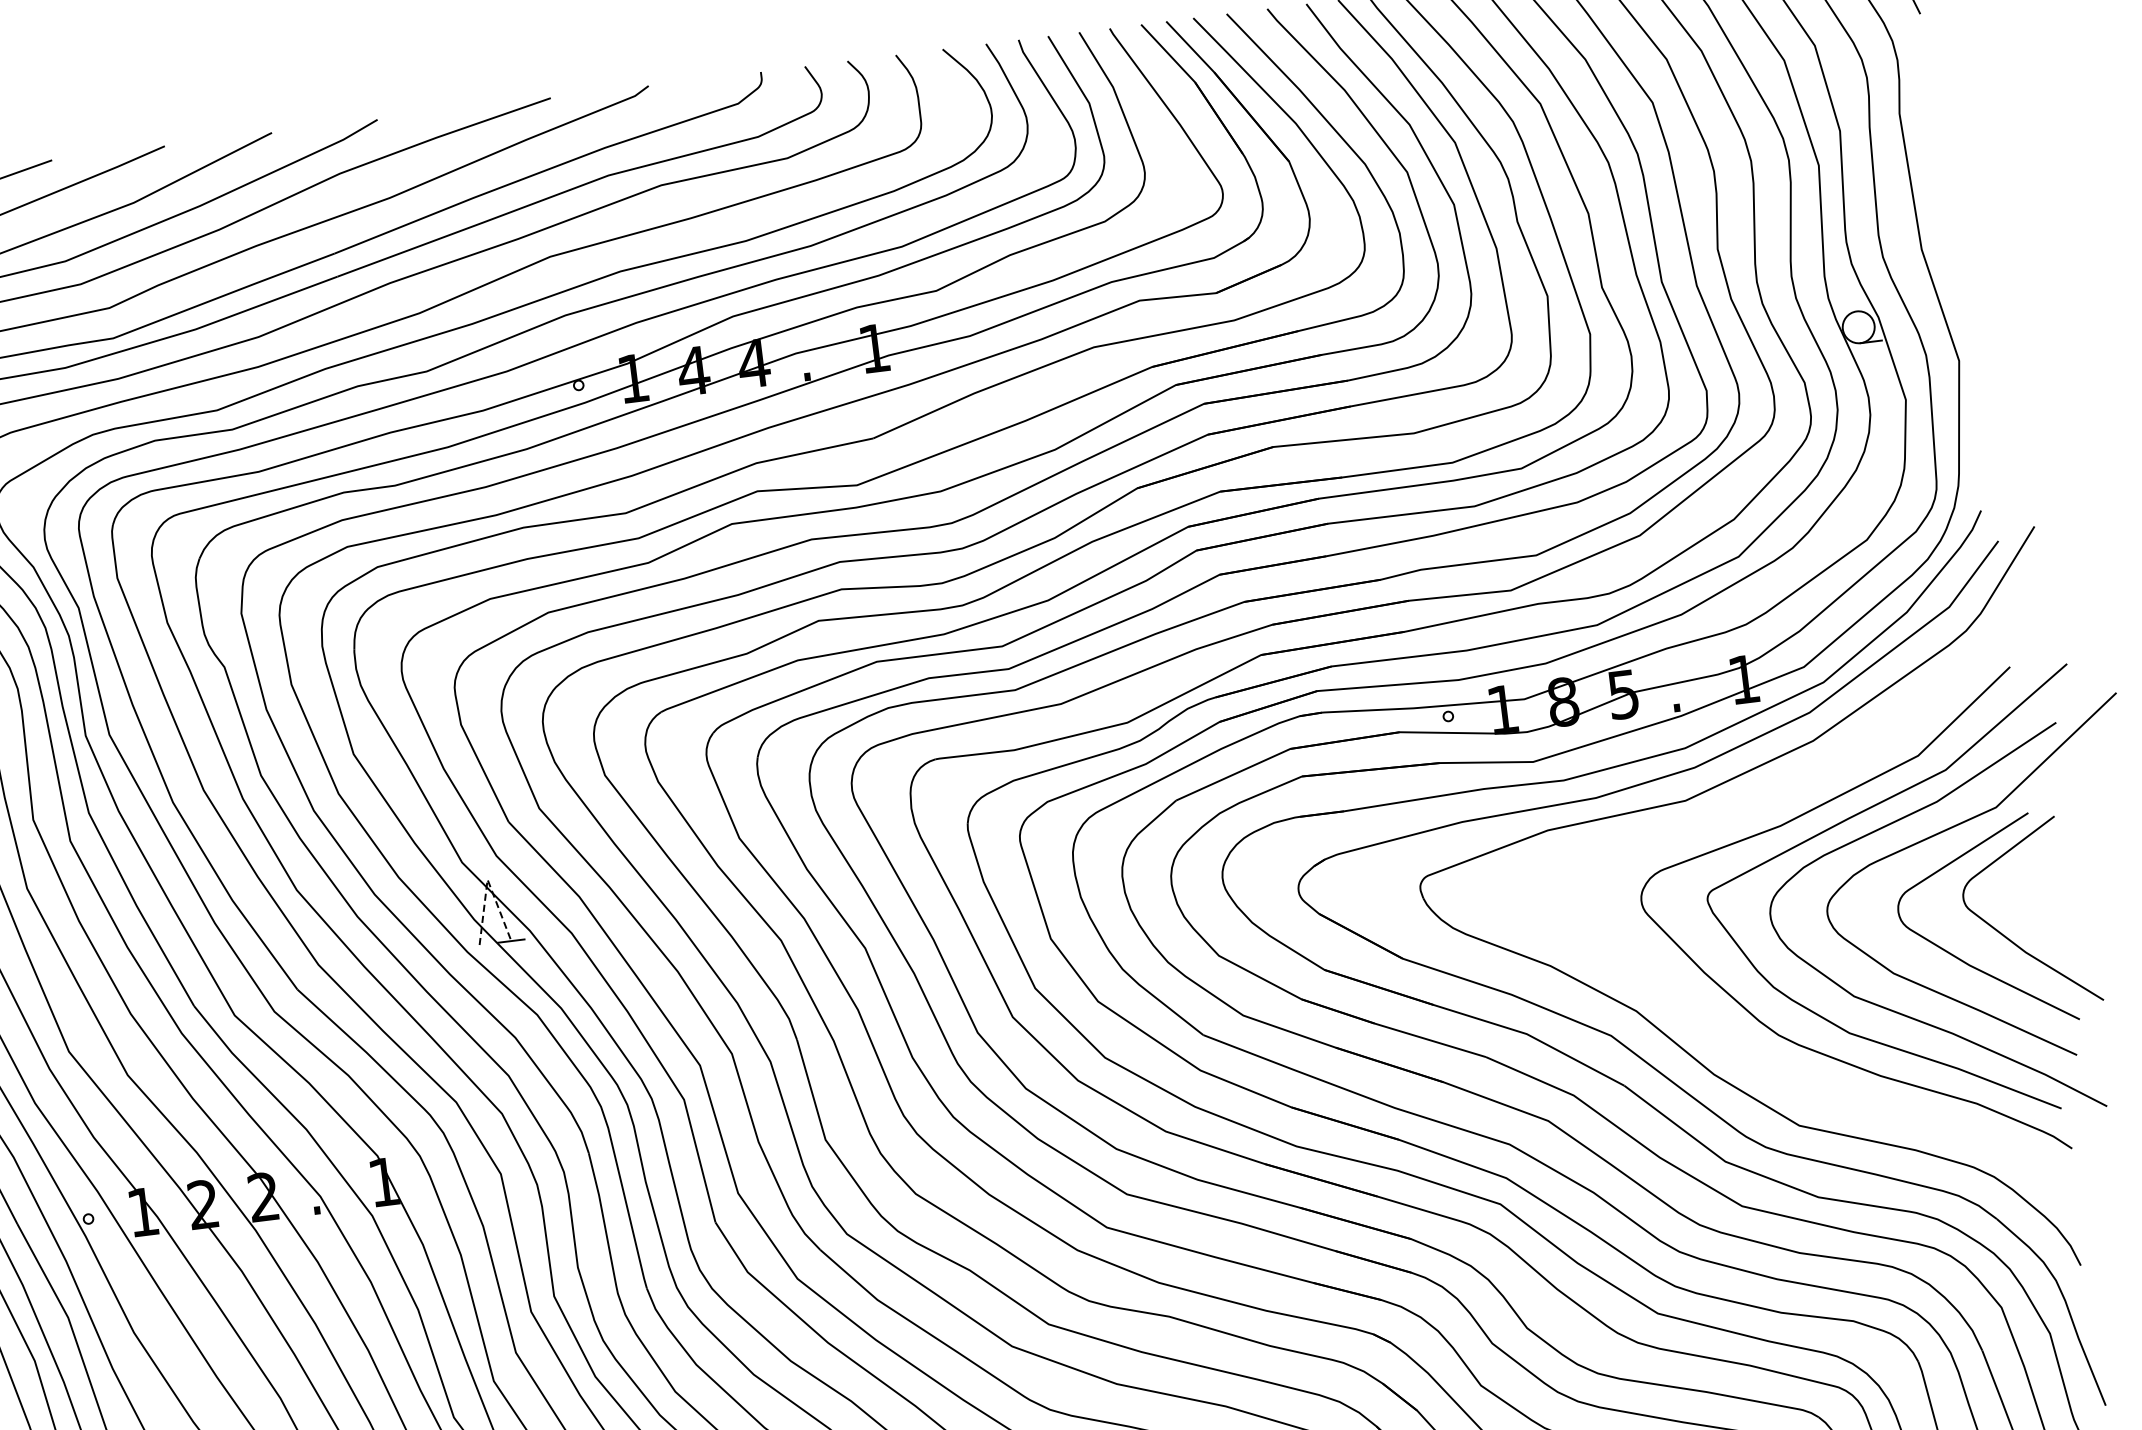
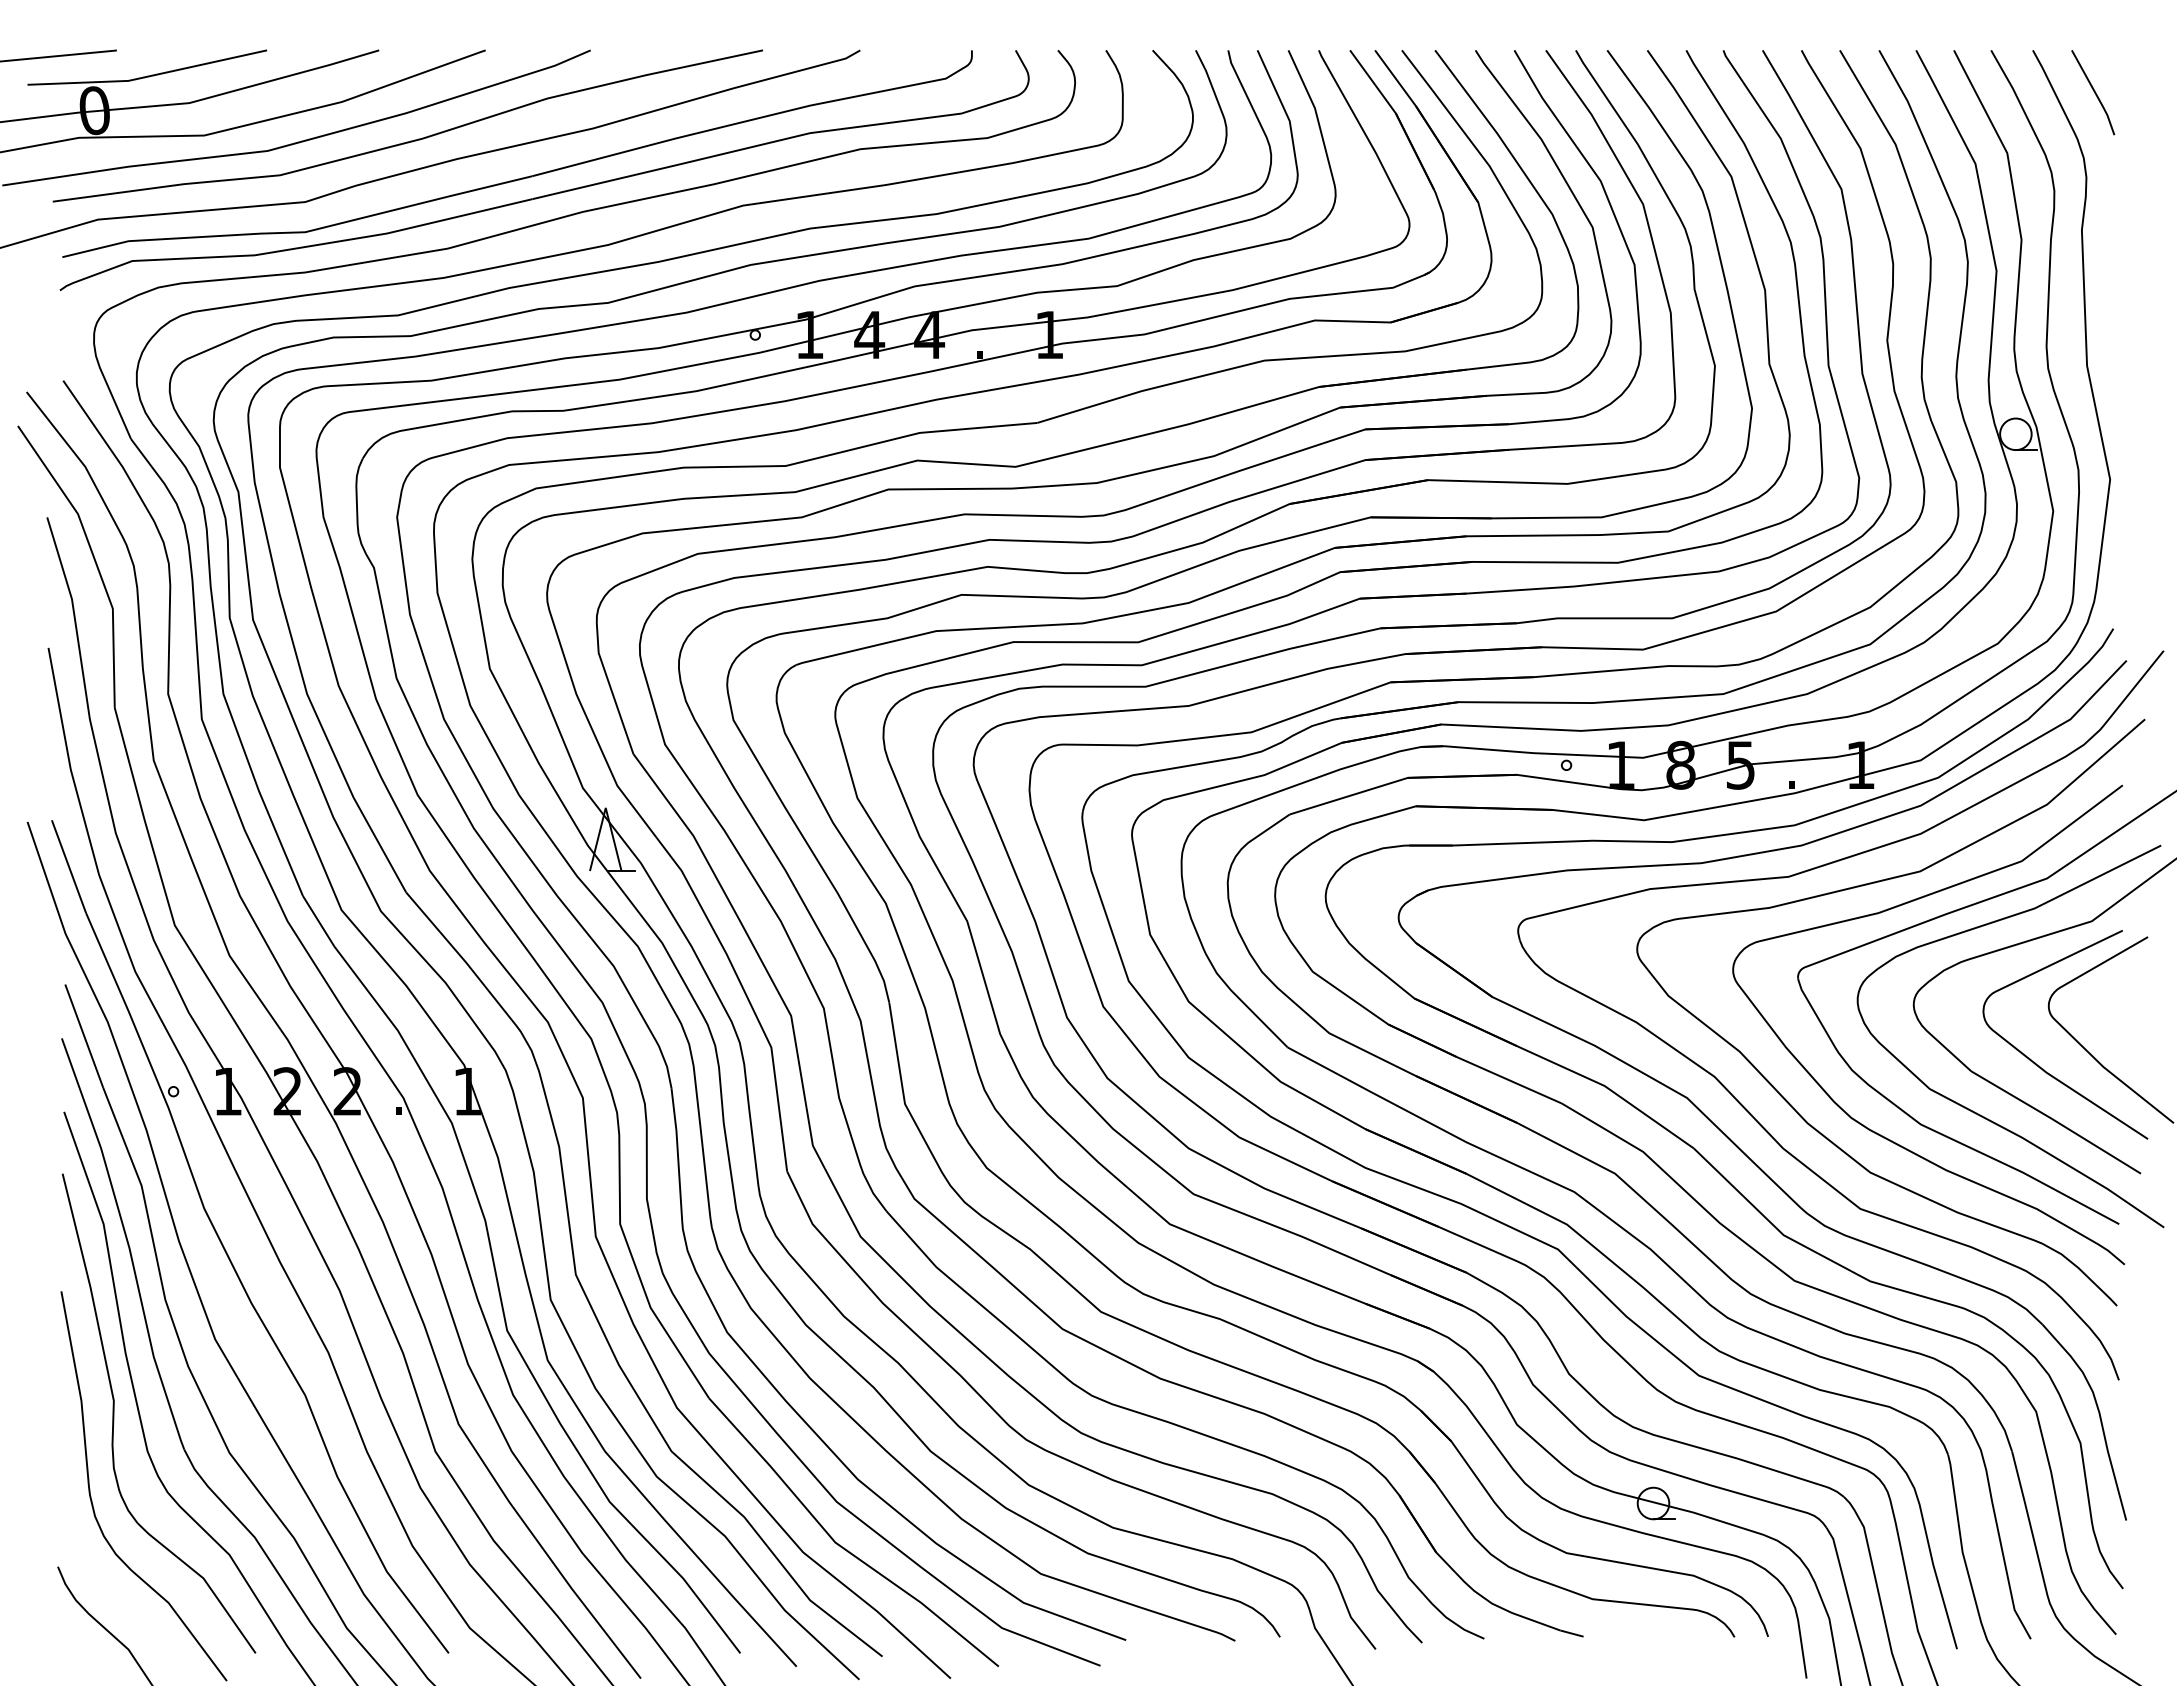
part: (1762, 801) -> (1863, 886), added
line: (487, 879) -> (605, 807), dashed -> solid

